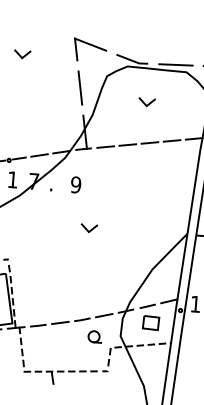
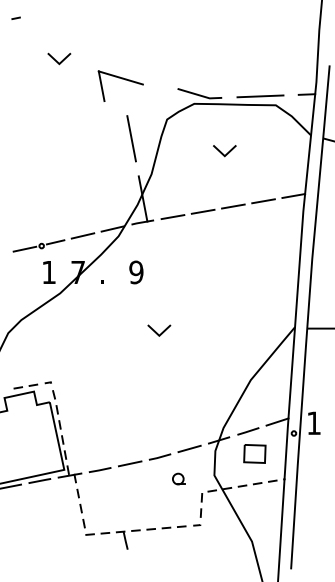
part: (90, 45) -> (121, 79), moved
line: (21, 55) -> (57, 60), moved
part: (94, 336) -> (178, 478), size x0.7

